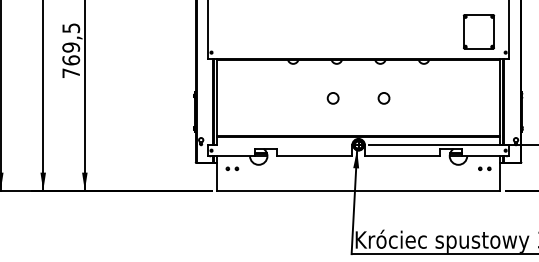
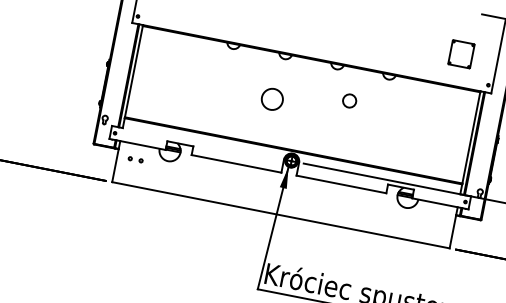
part: (478, 31) -> (460, 53), size x0.6
circle: (332, 98) -> (271, 99), size x1.6
circle: (383, 98) -> (348, 101), moved
part: (484, 168) -> (436, 218), removed

